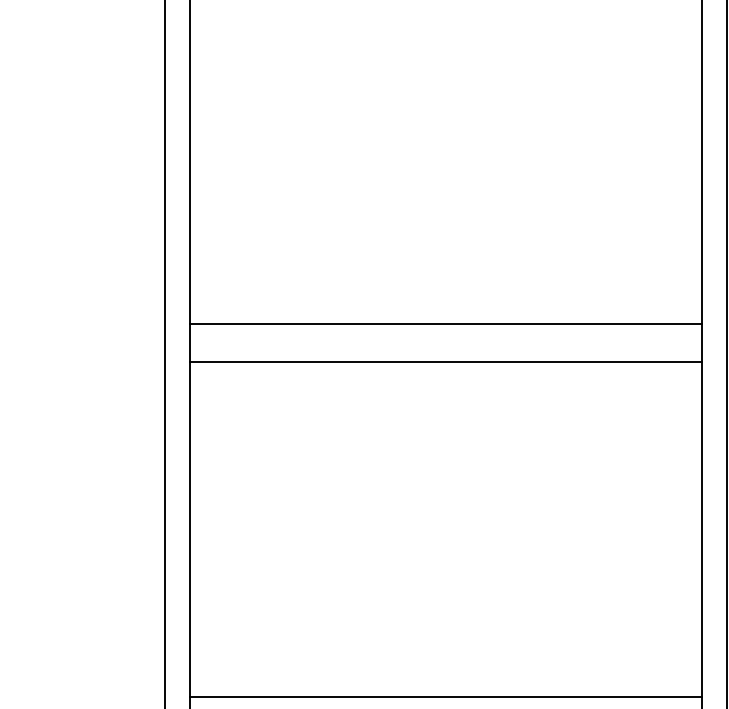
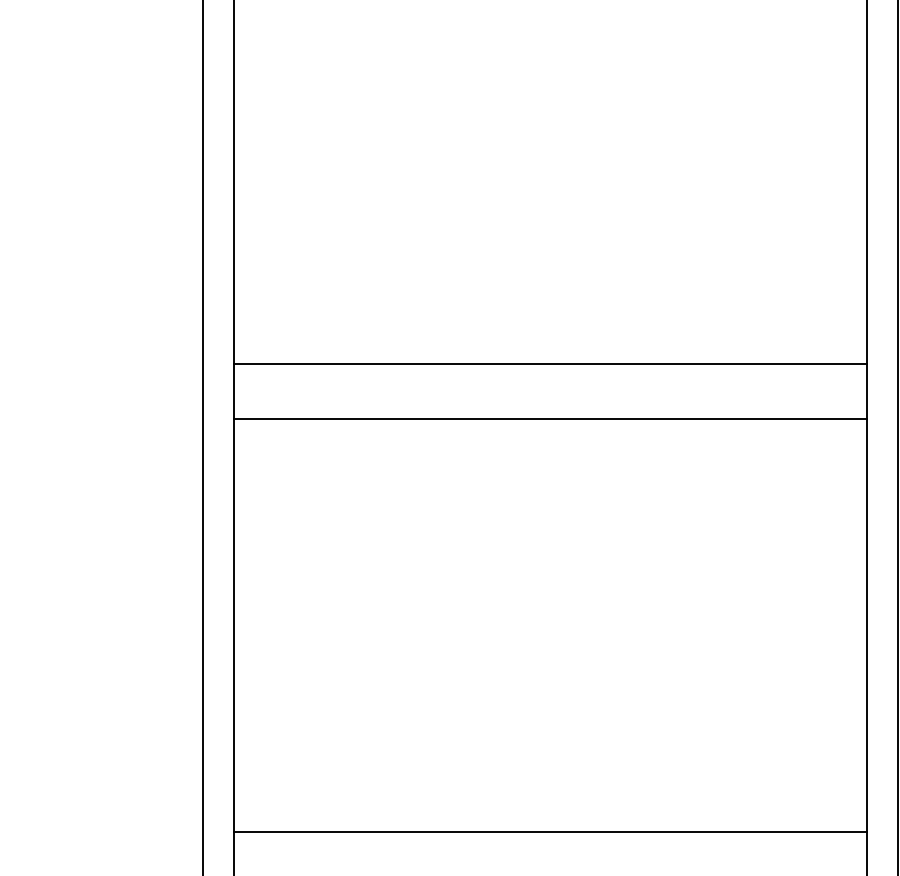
line: (445, 324) -> (550, 363), moved
line: (445, 361) -> (550, 418), moved
line: (445, 696) -> (550, 831), moved

